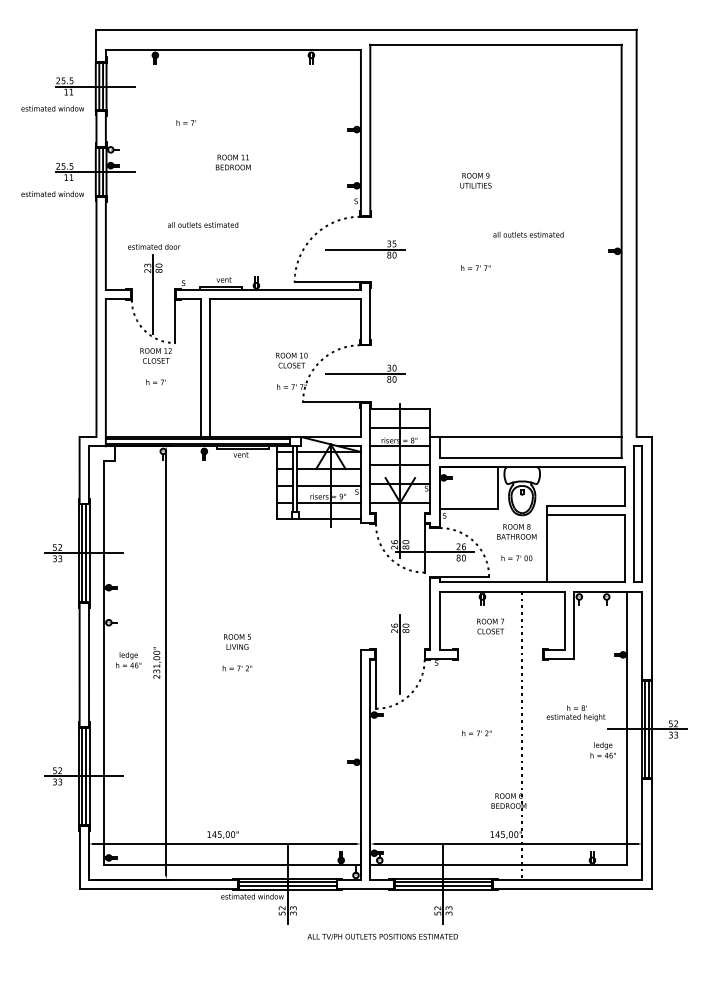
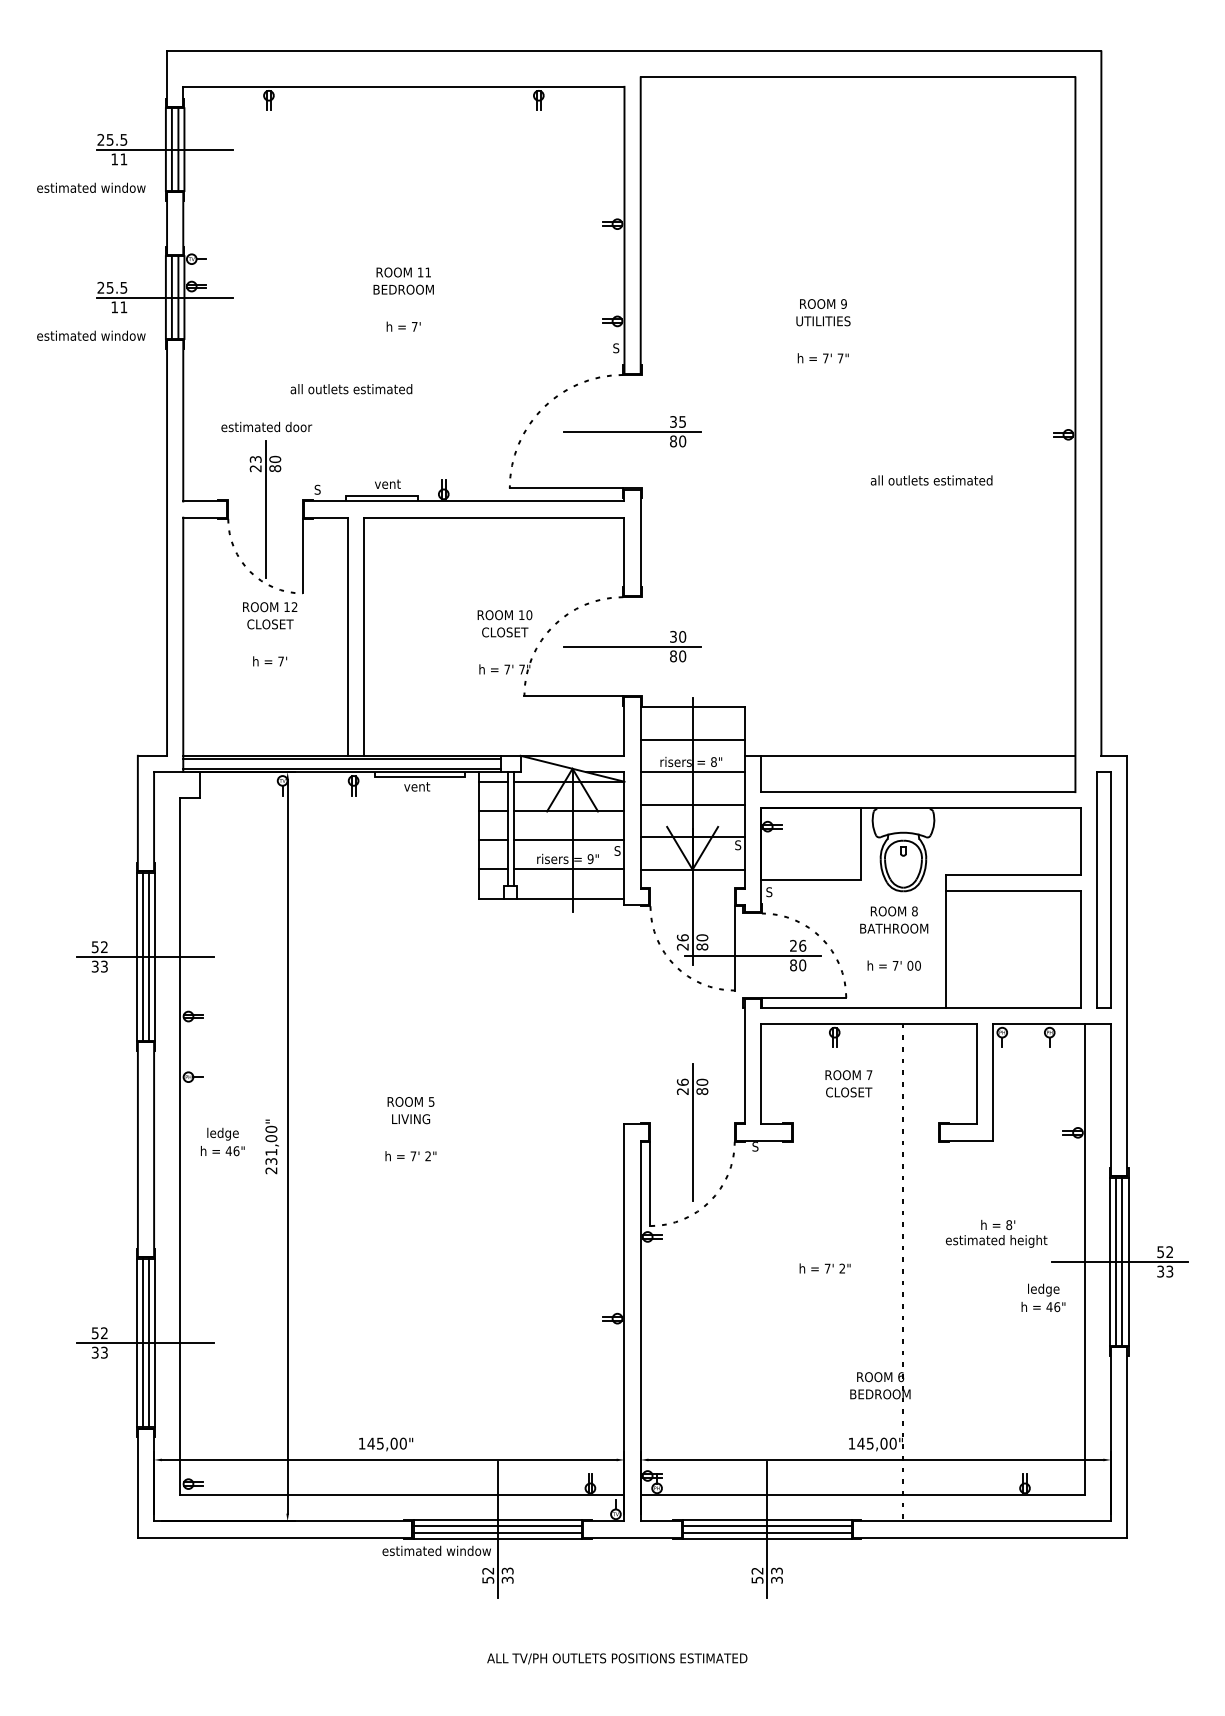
text: (186, 122) -> (404, 326), moved
text: (528, 234) -> (931, 480), moved
text: (475, 267) -> (822, 357), moved
text: (382, 936) -> (616, 1658), moved

